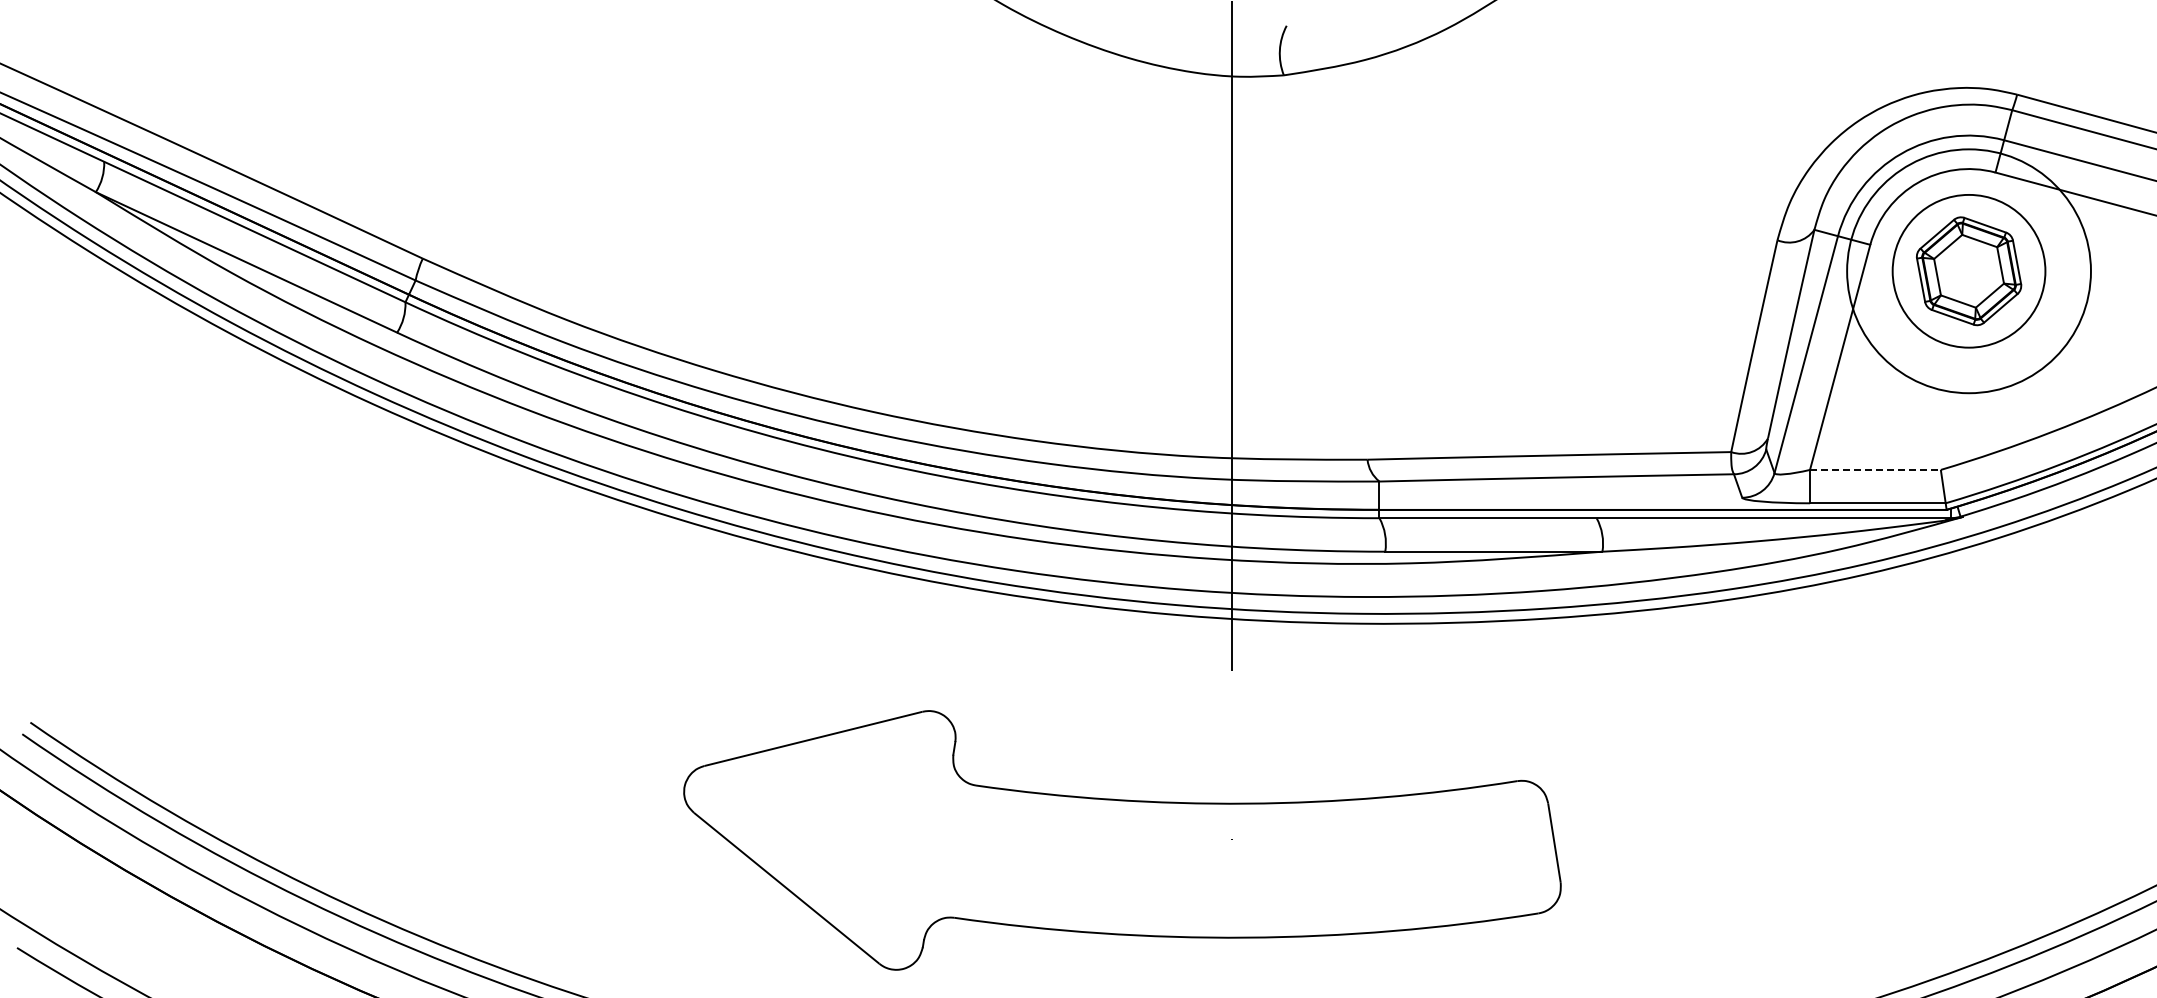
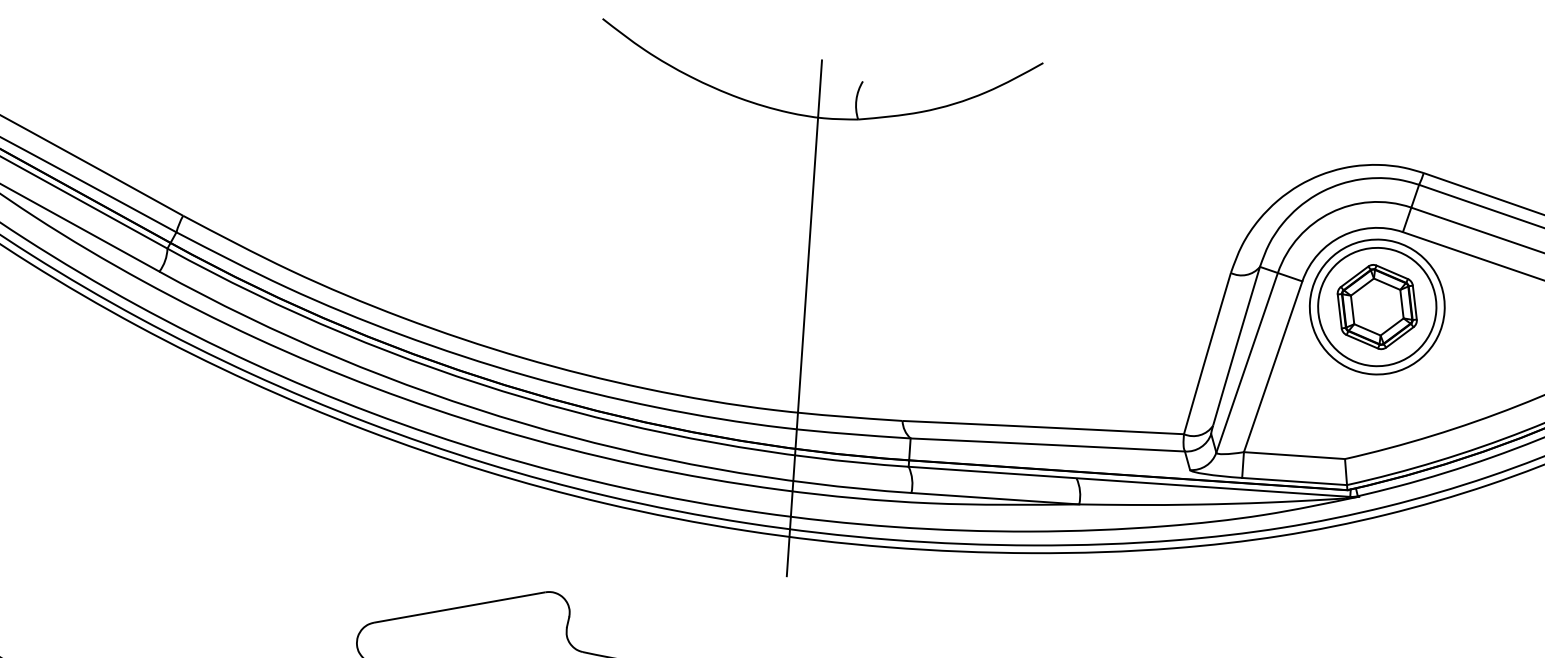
circle: (1968, 271) -> (1376, 307), size x0.71
line: (1875, 469) -> (1294, 455), dashed -> solid

